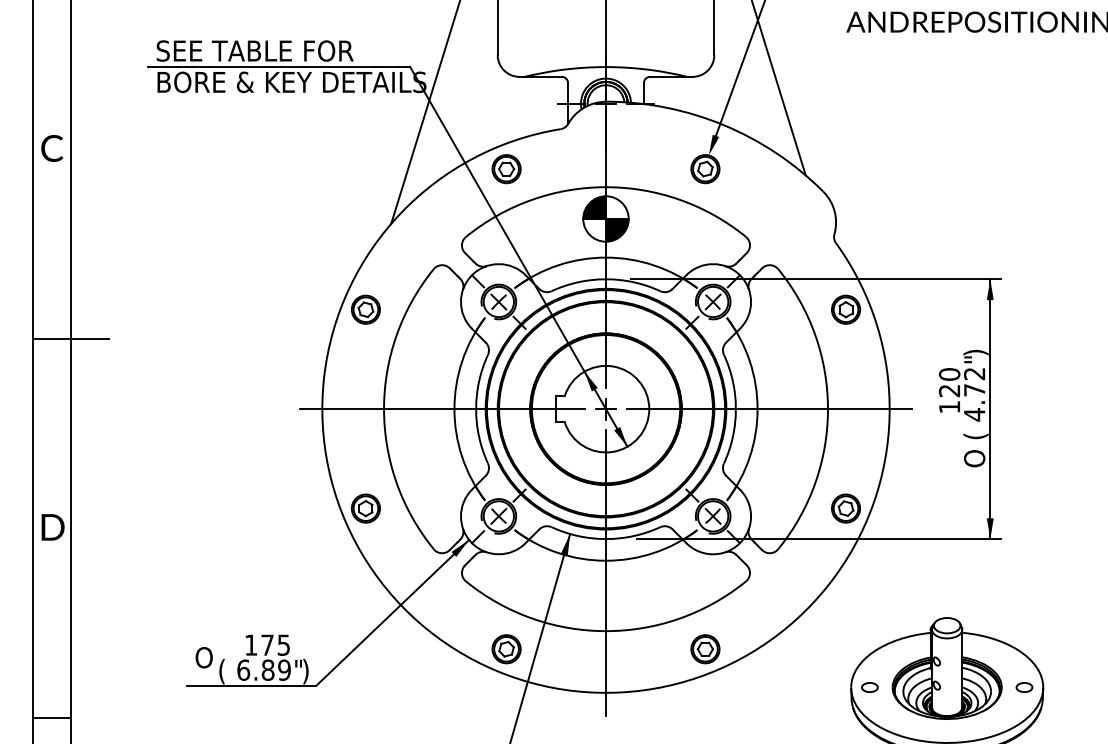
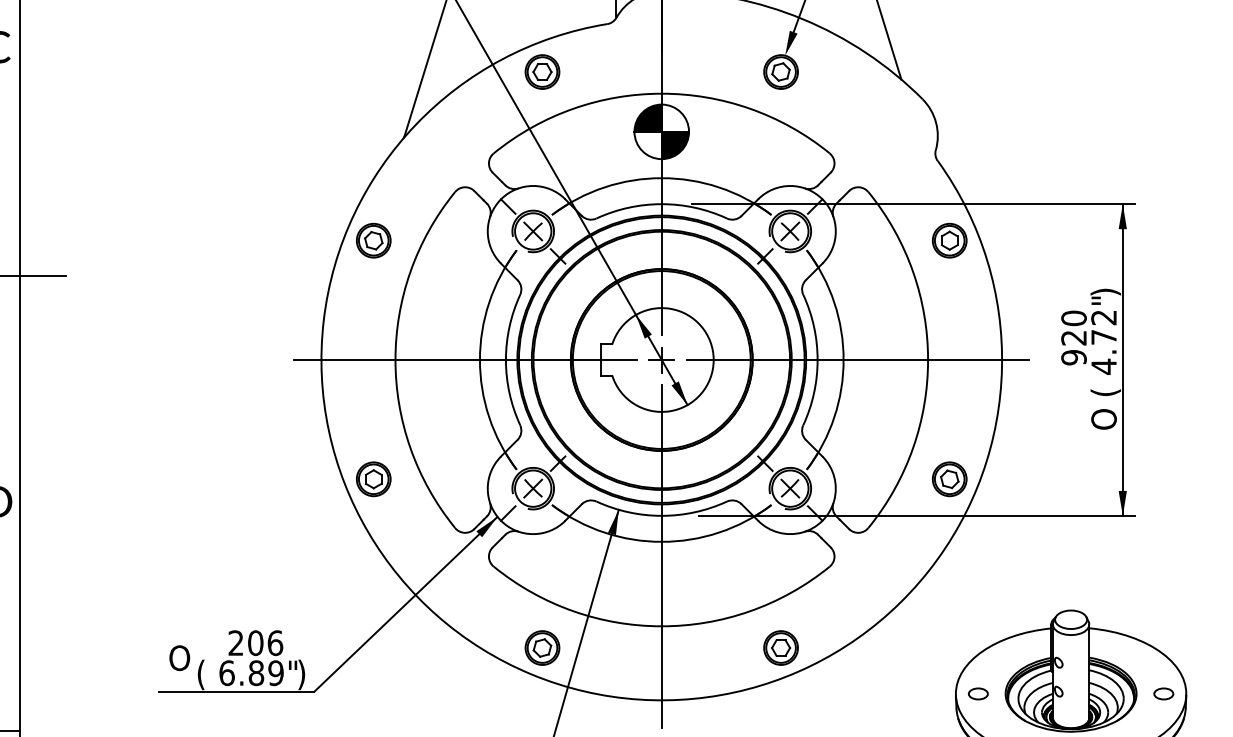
text: (949, 406) -> (1073, 356), 120 -> 920
text: (267, 644) -> (255, 642), 175 -> 206

